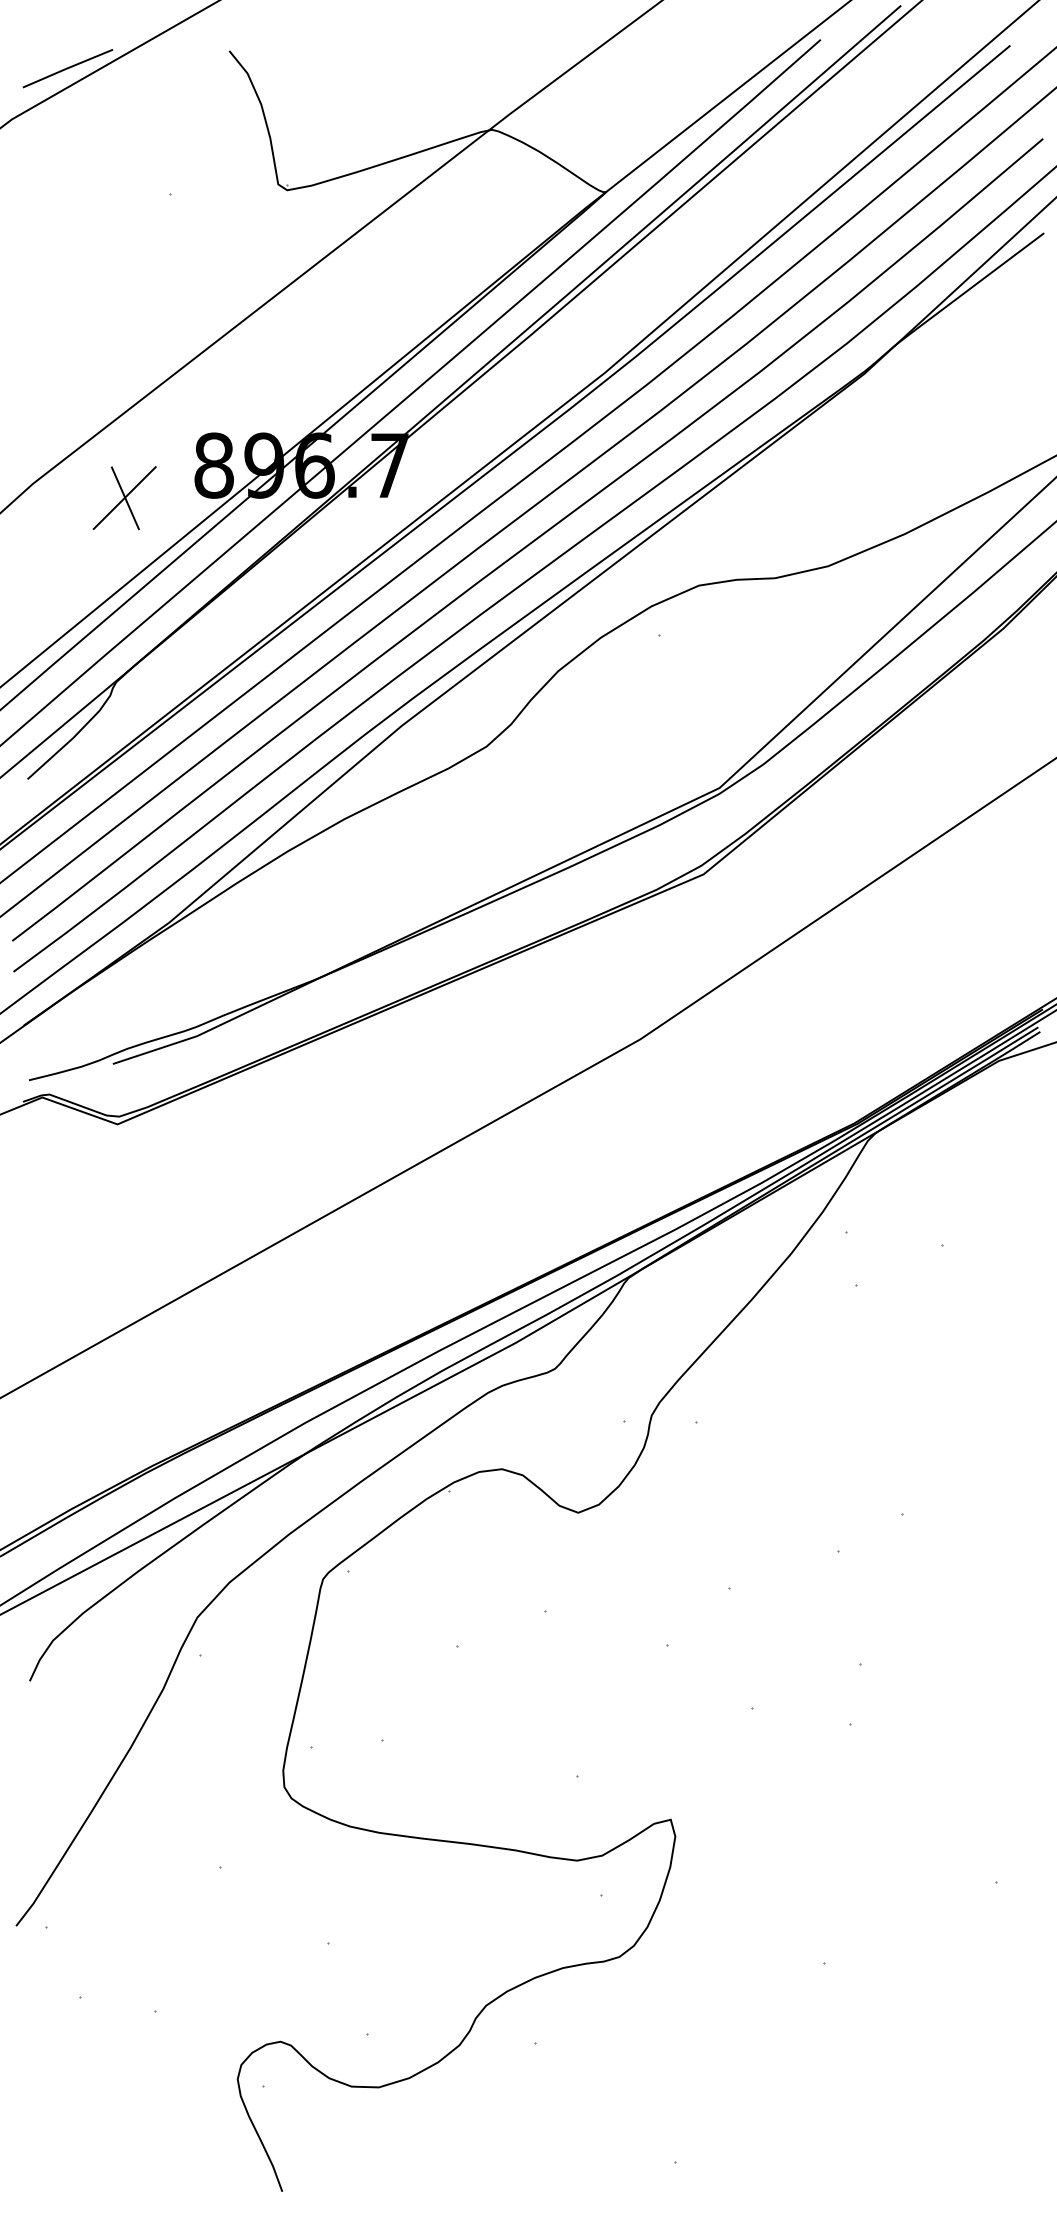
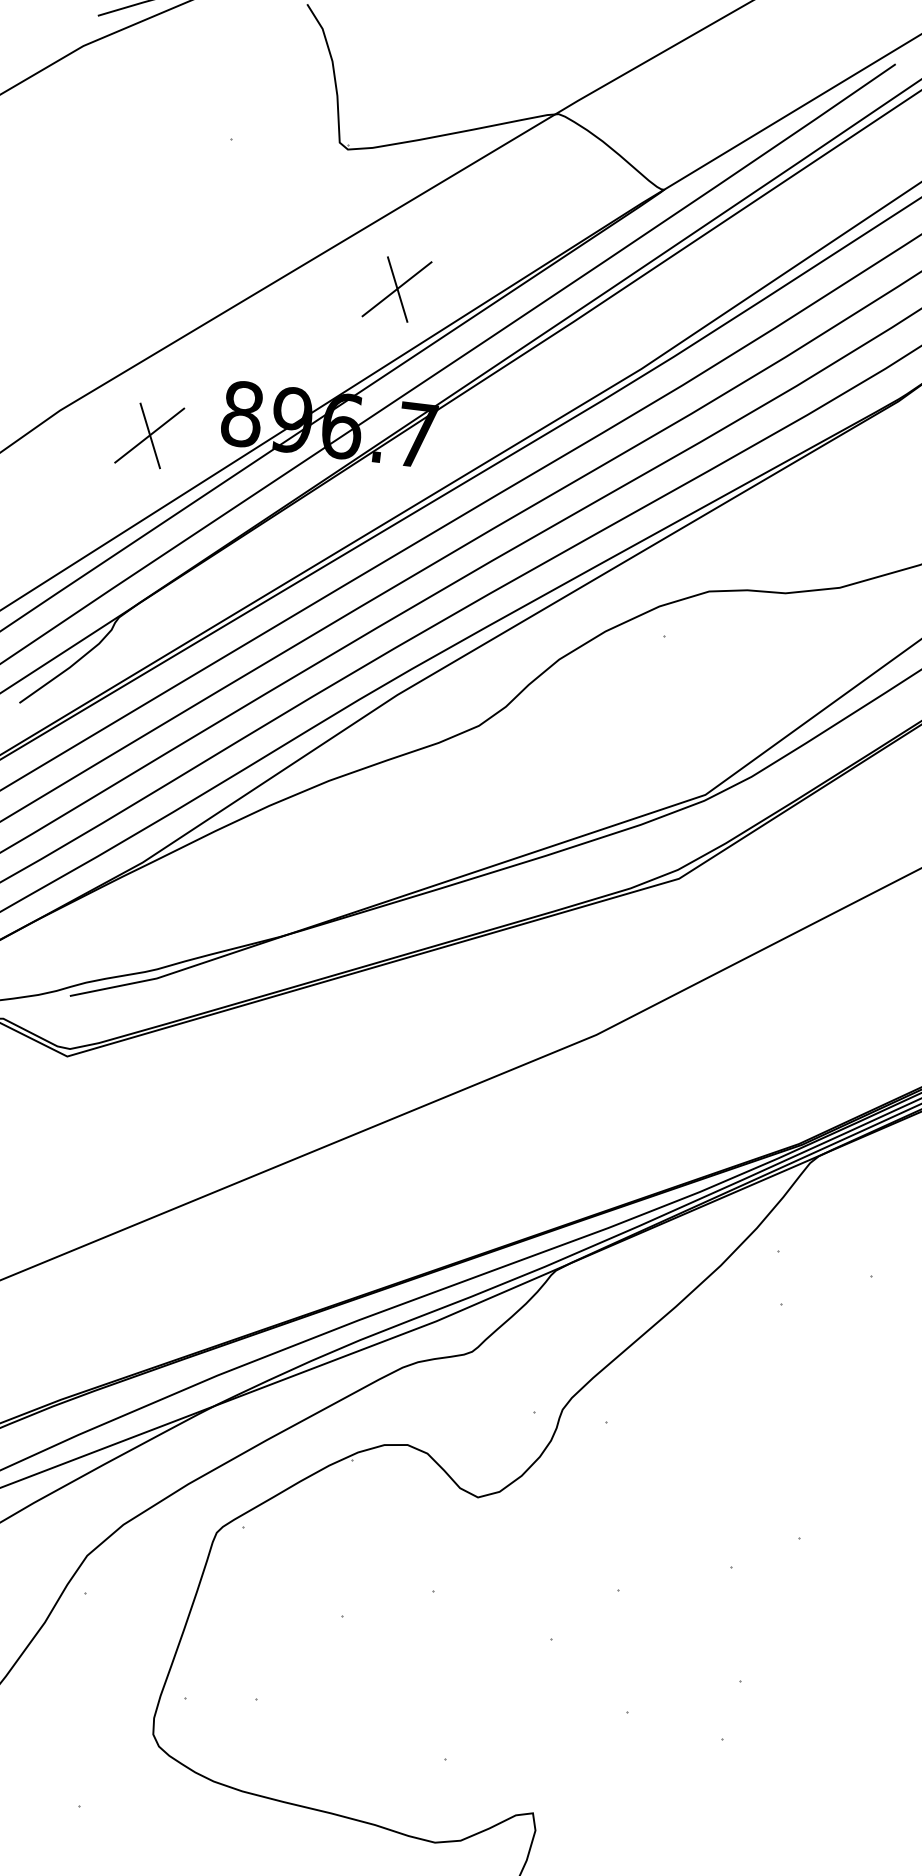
part: (352, 323) -> (396, 289), added

